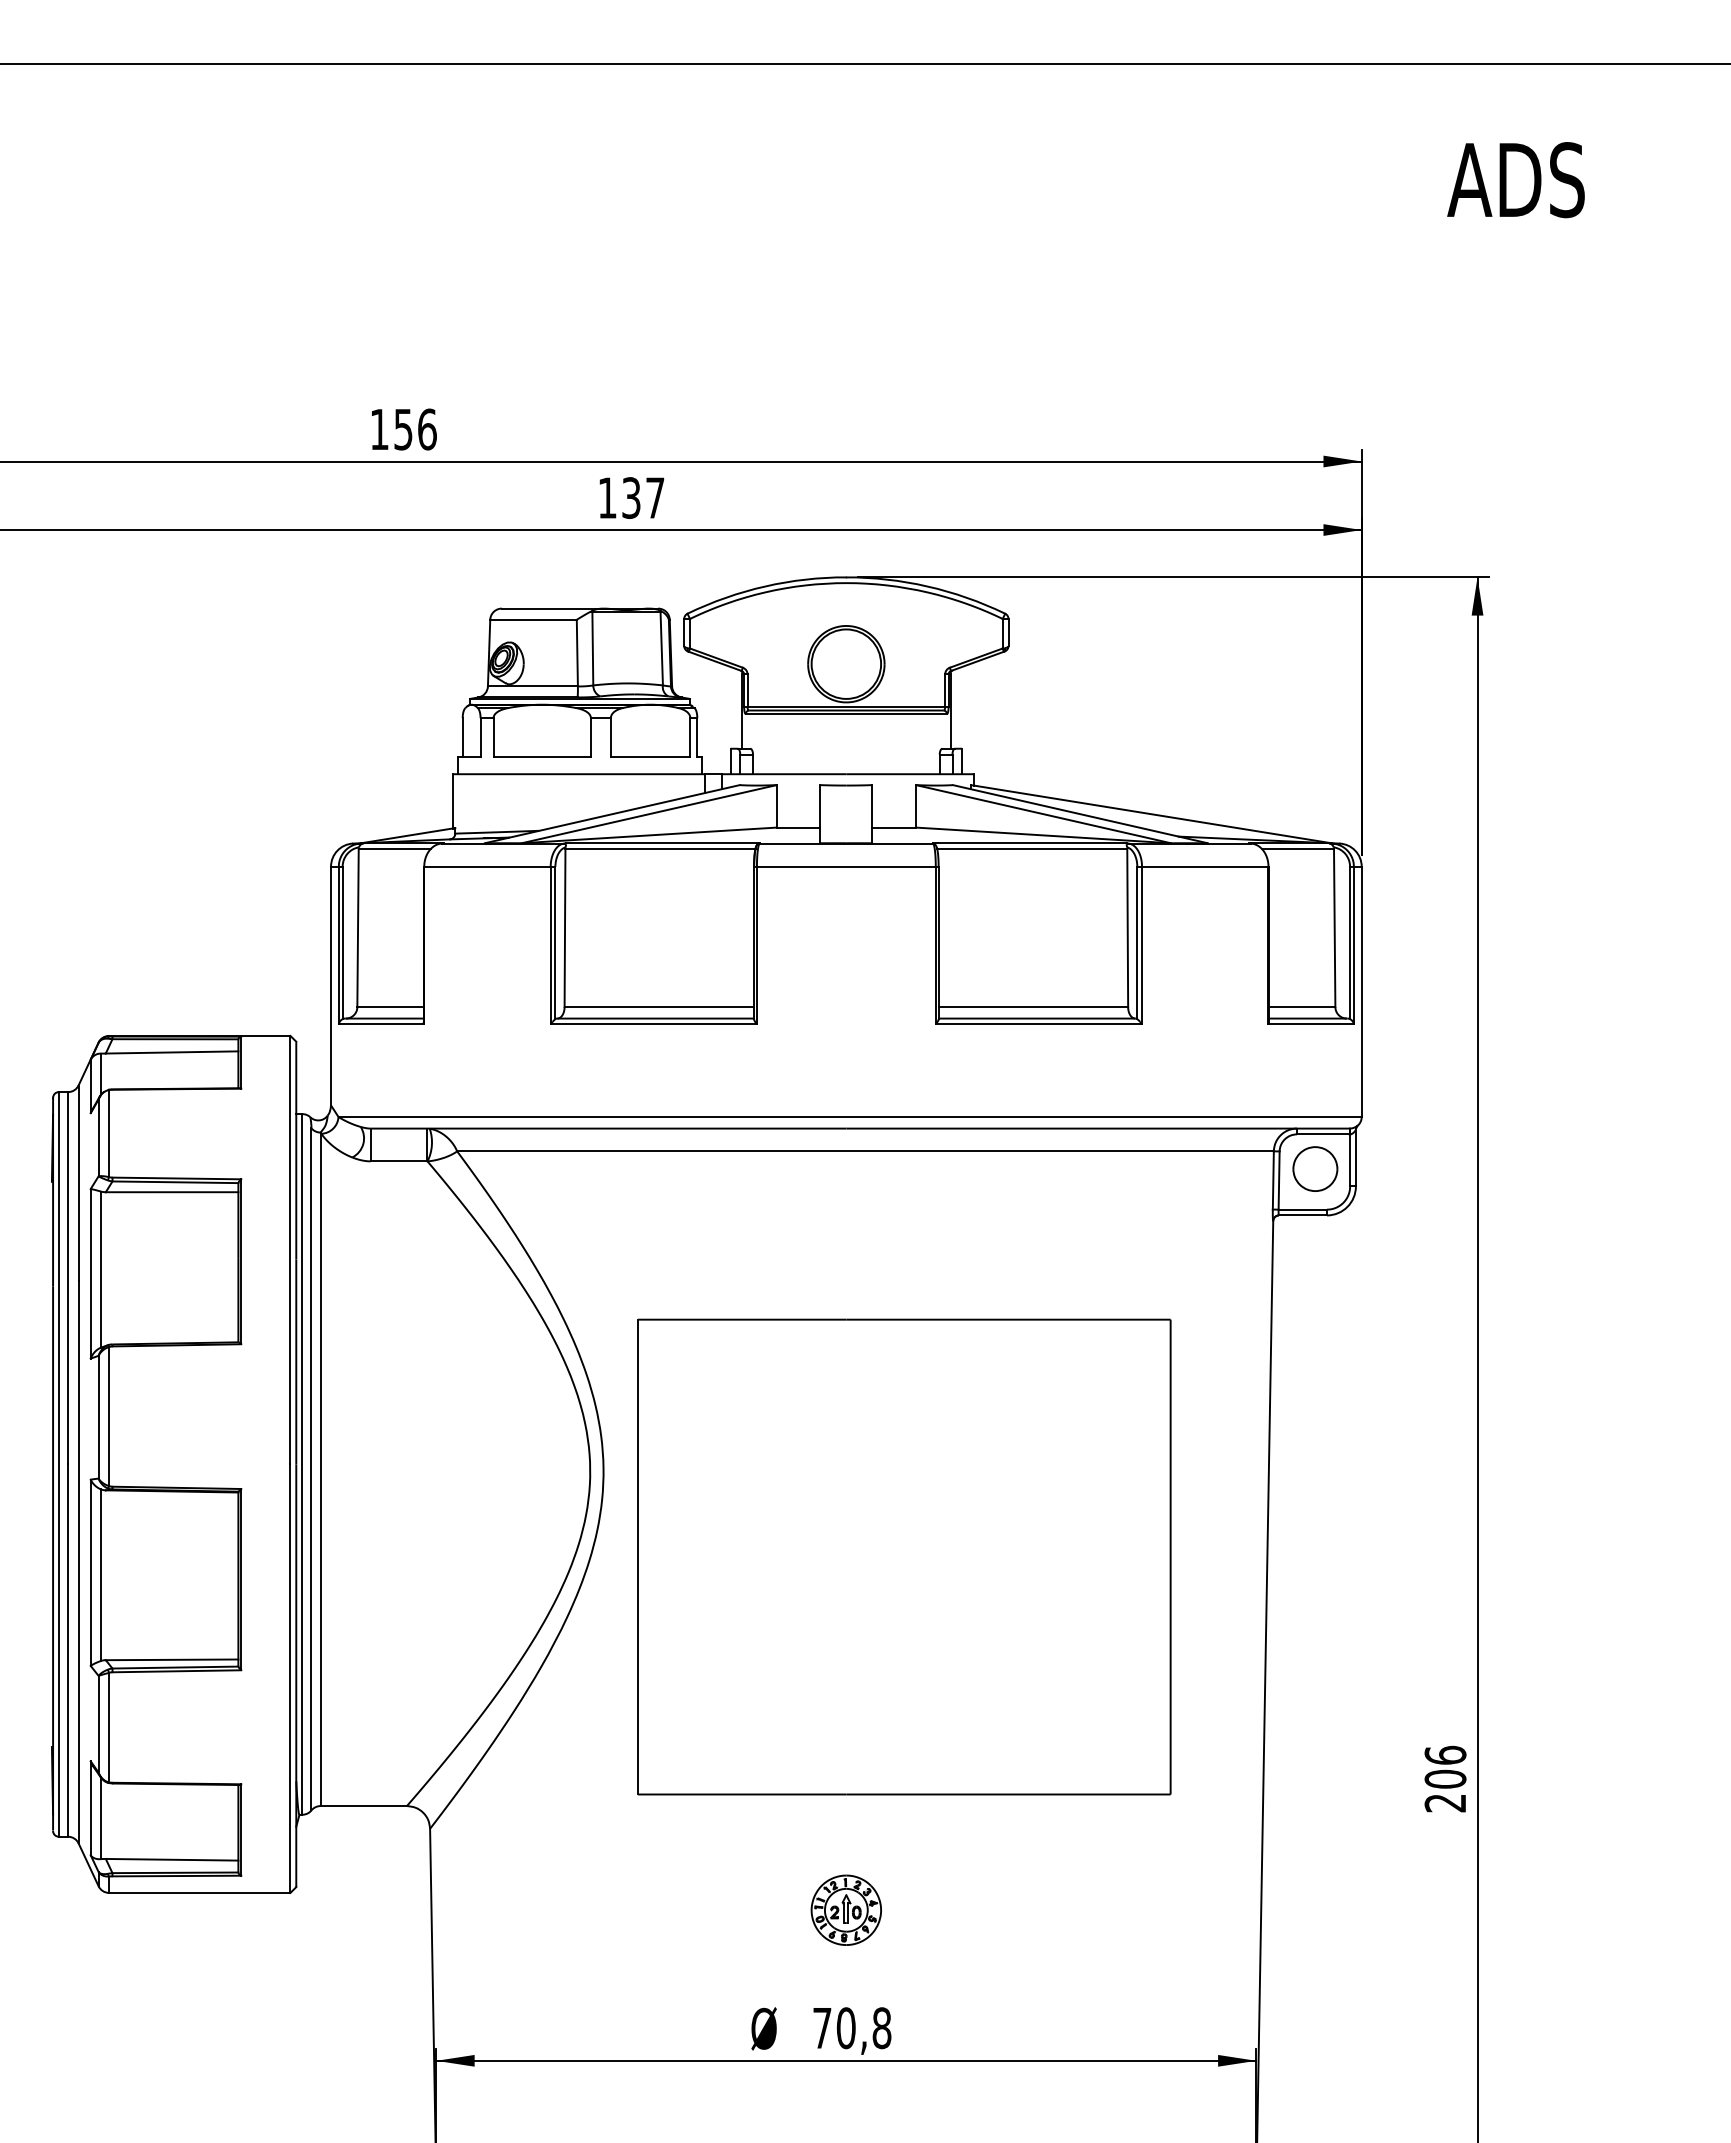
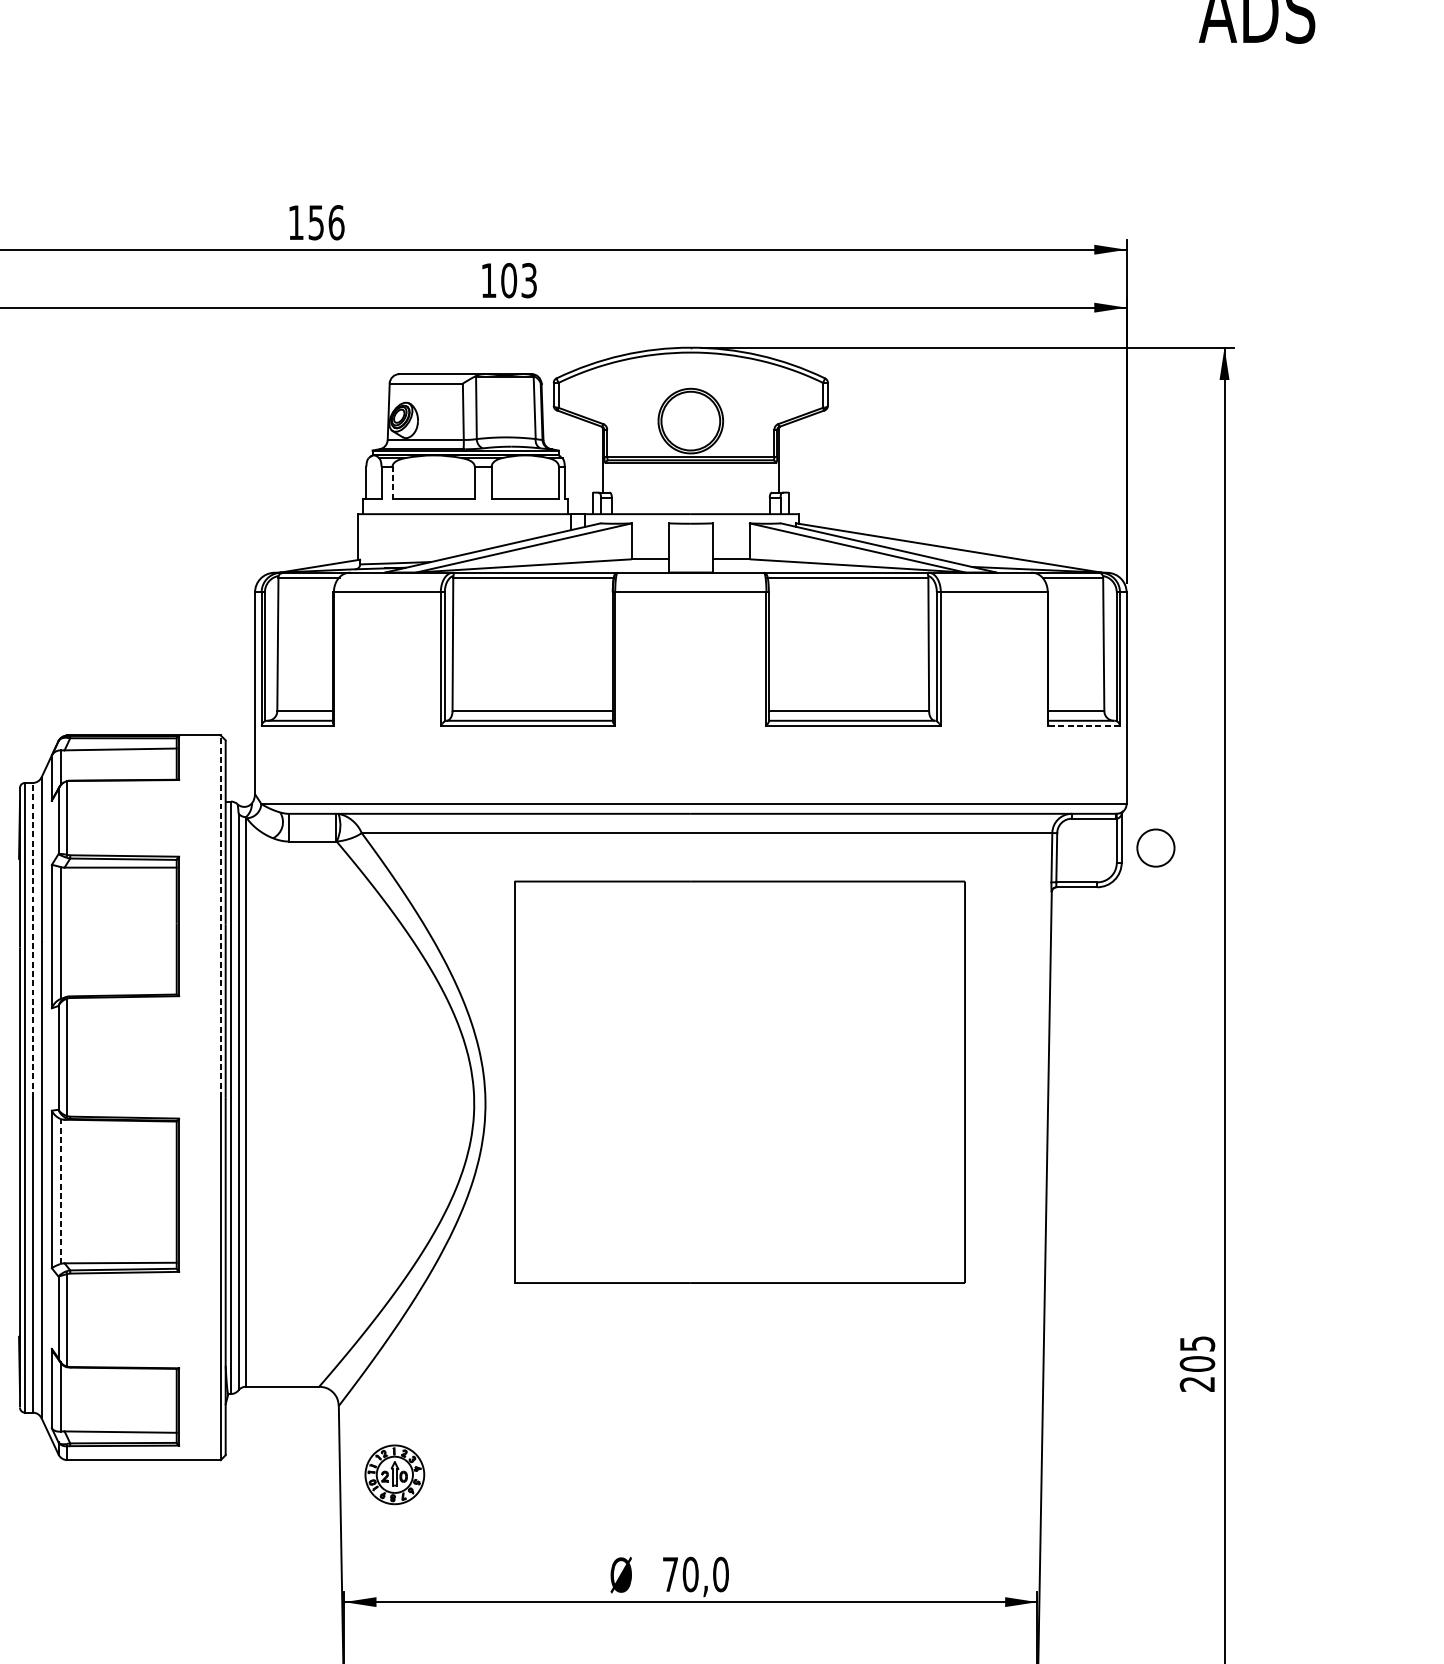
text: (643, 497) -> (519, 280), 137 -> 103
line: (493, 736) -> (392, 482), solid -> dashed
line: (1311, 1024) -> (1084, 725), solid -> dashed
part: (1315, 1168) -> (1156, 847), moved
line: (290, 1249) -> (220, 916), solid -> dashed
line: (68, 1277) -> (33, 939), solid -> dashed
part: (904, 1556) -> (739, 1081), moved
line: (101, 1575) -> (60, 1191), solid -> dashed
text: (1445, 1754) -> (1197, 1343), 206 -> 205
part: (845, 1909) -> (394, 1474), moved
text: (881, 2027) -> (720, 1573), 70,8 -> 70,0

